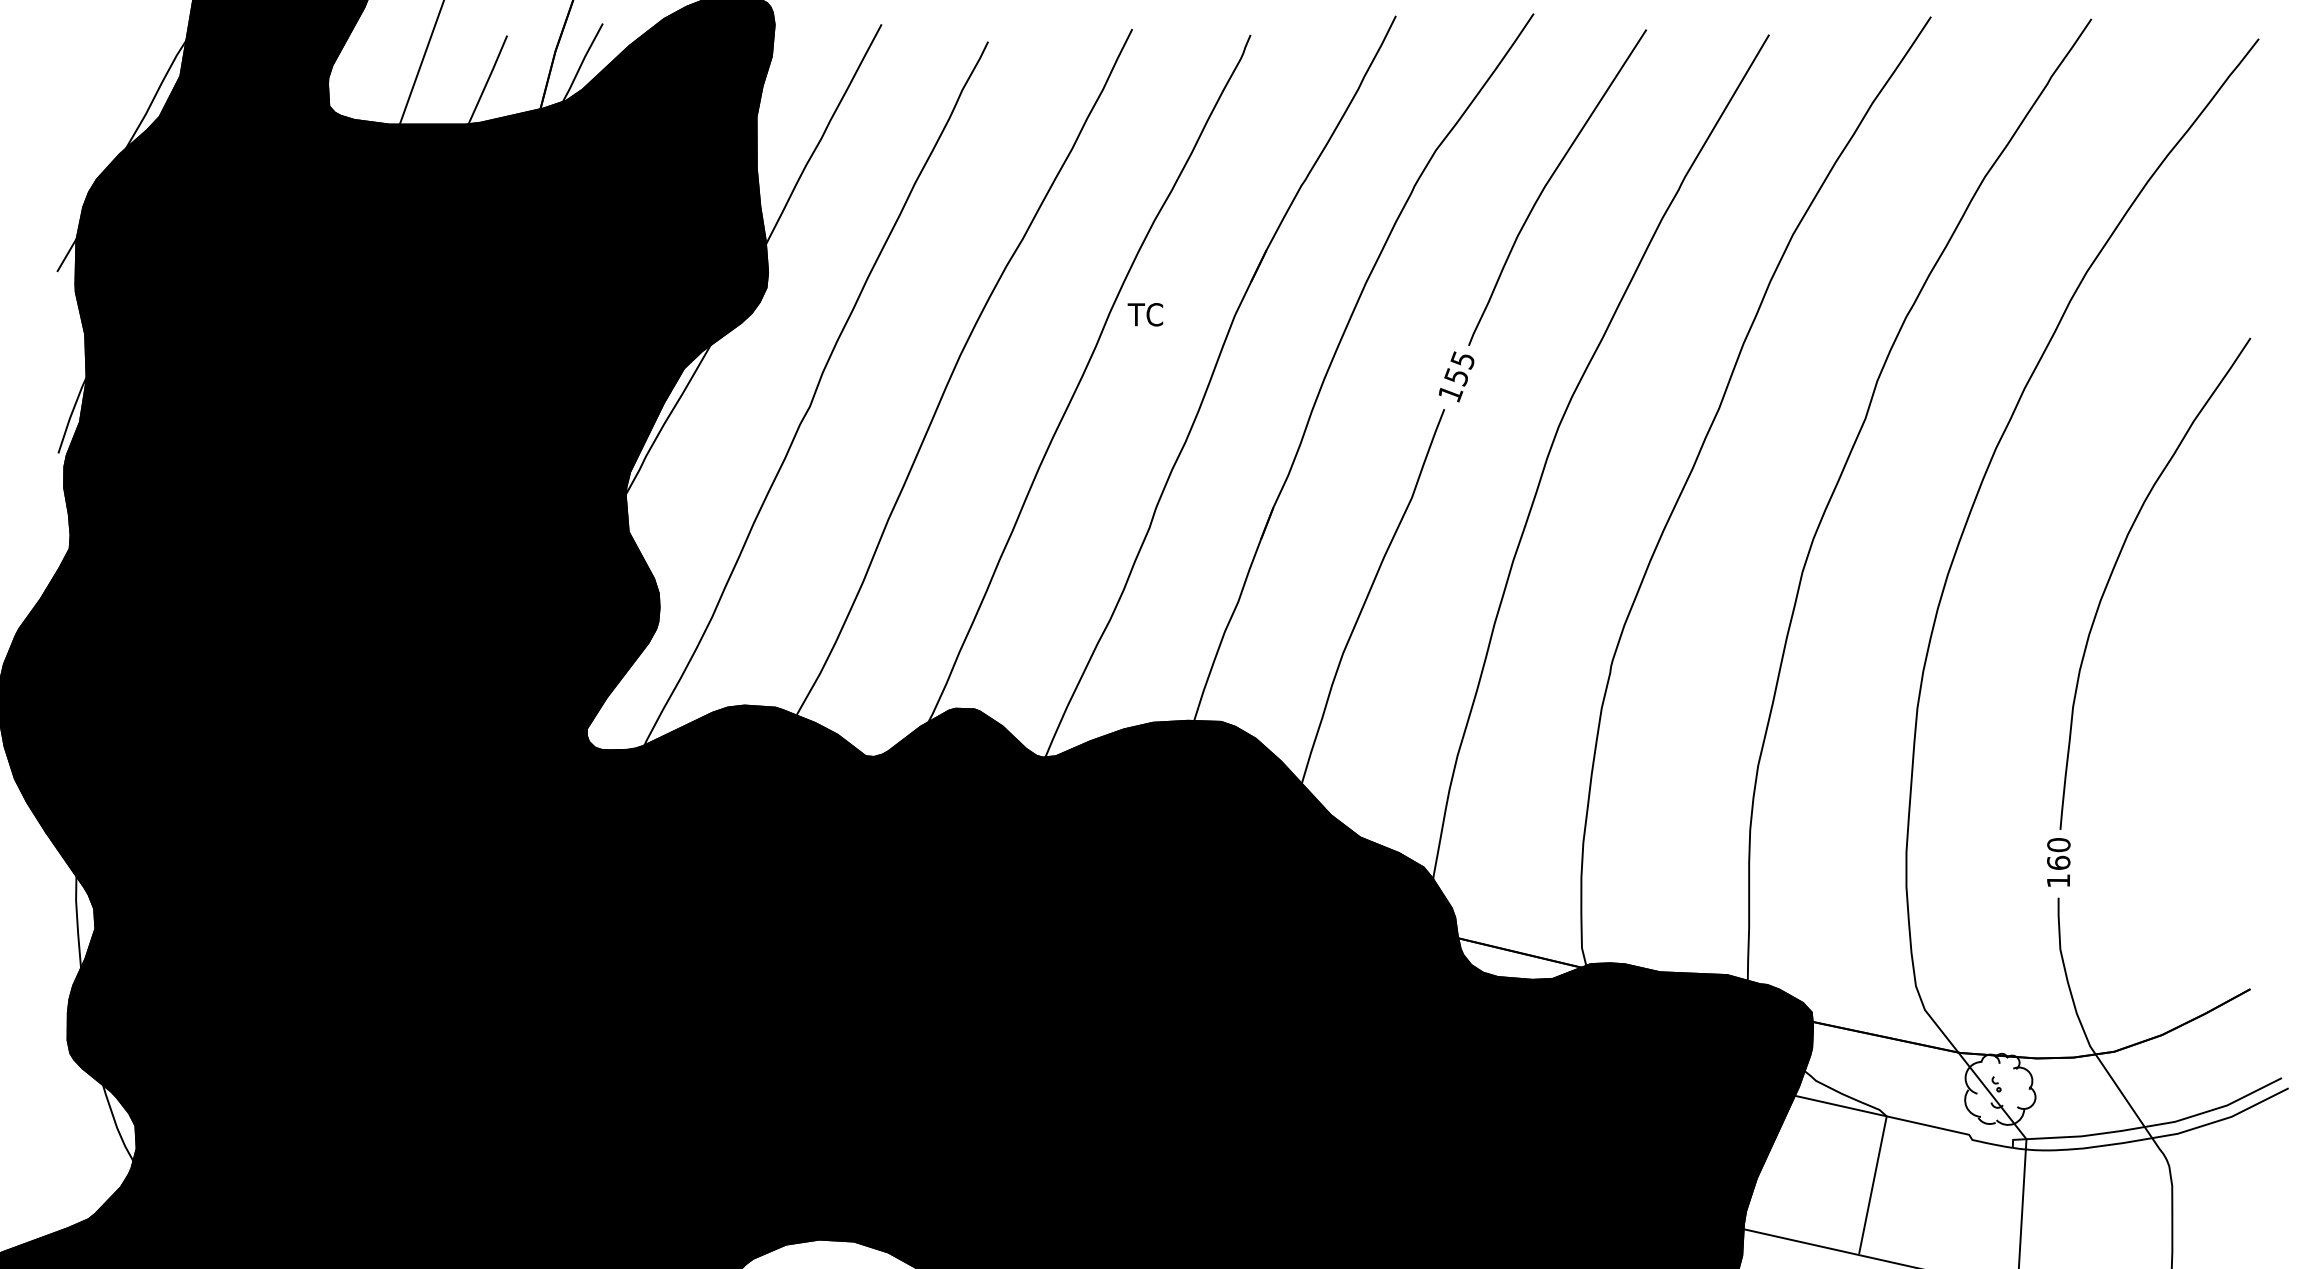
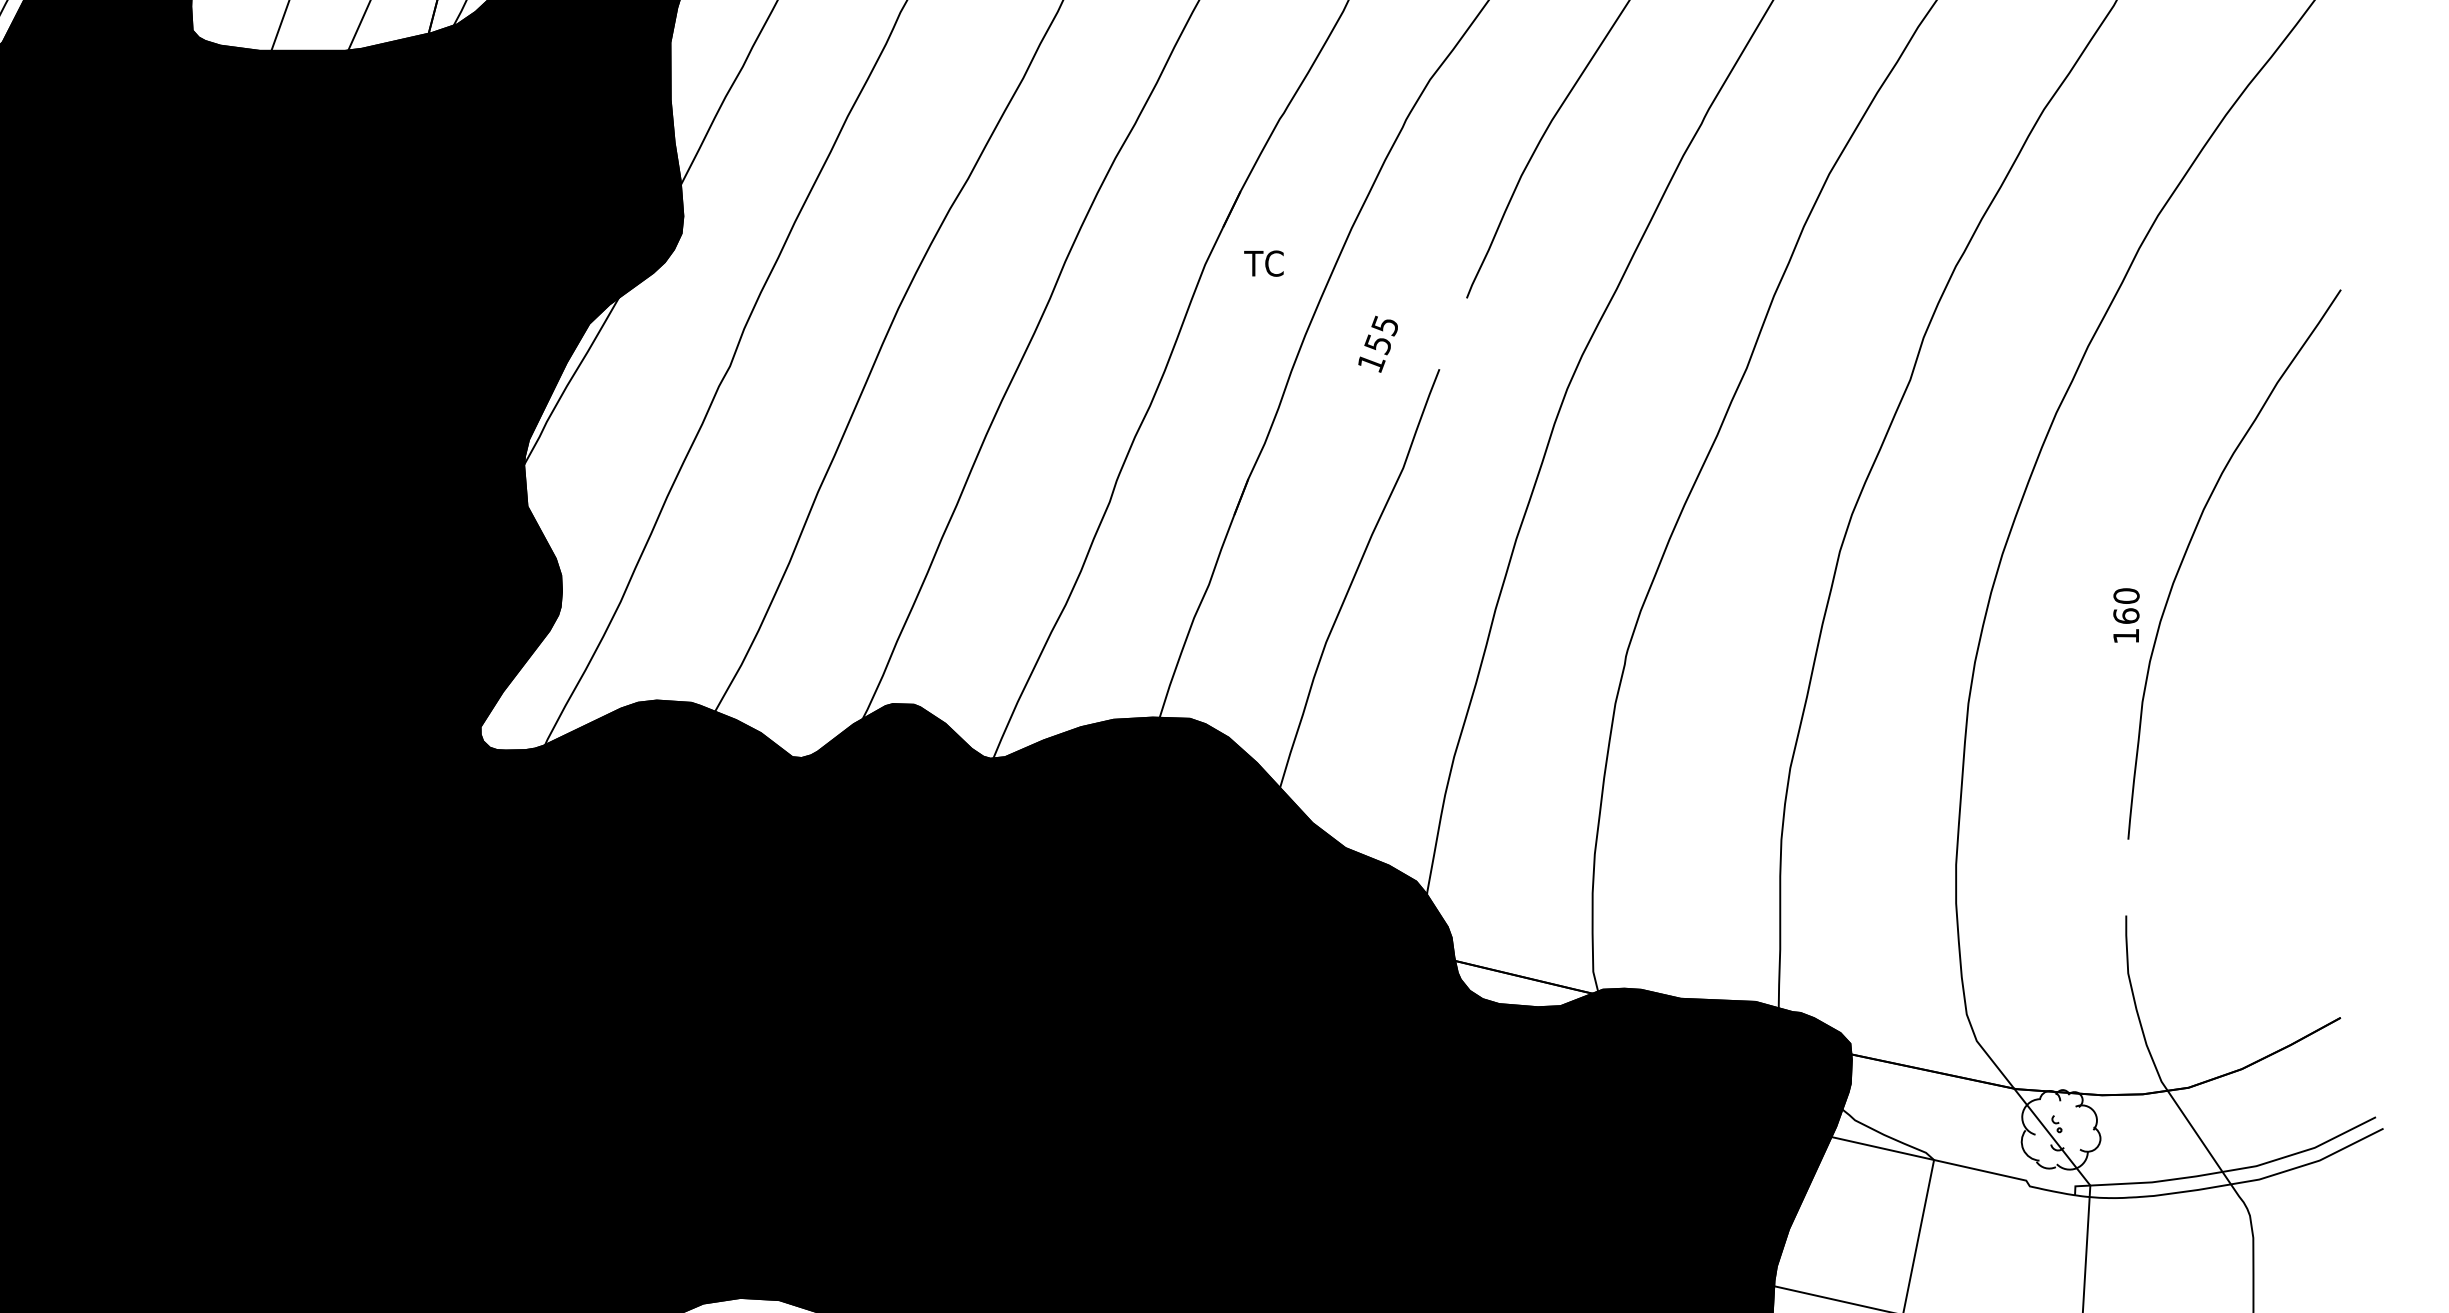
text: (1145, 314) -> (1264, 263), moved
text: (1456, 376) -> (1378, 343), moved
text: (2058, 862) -> (2126, 615), moved

